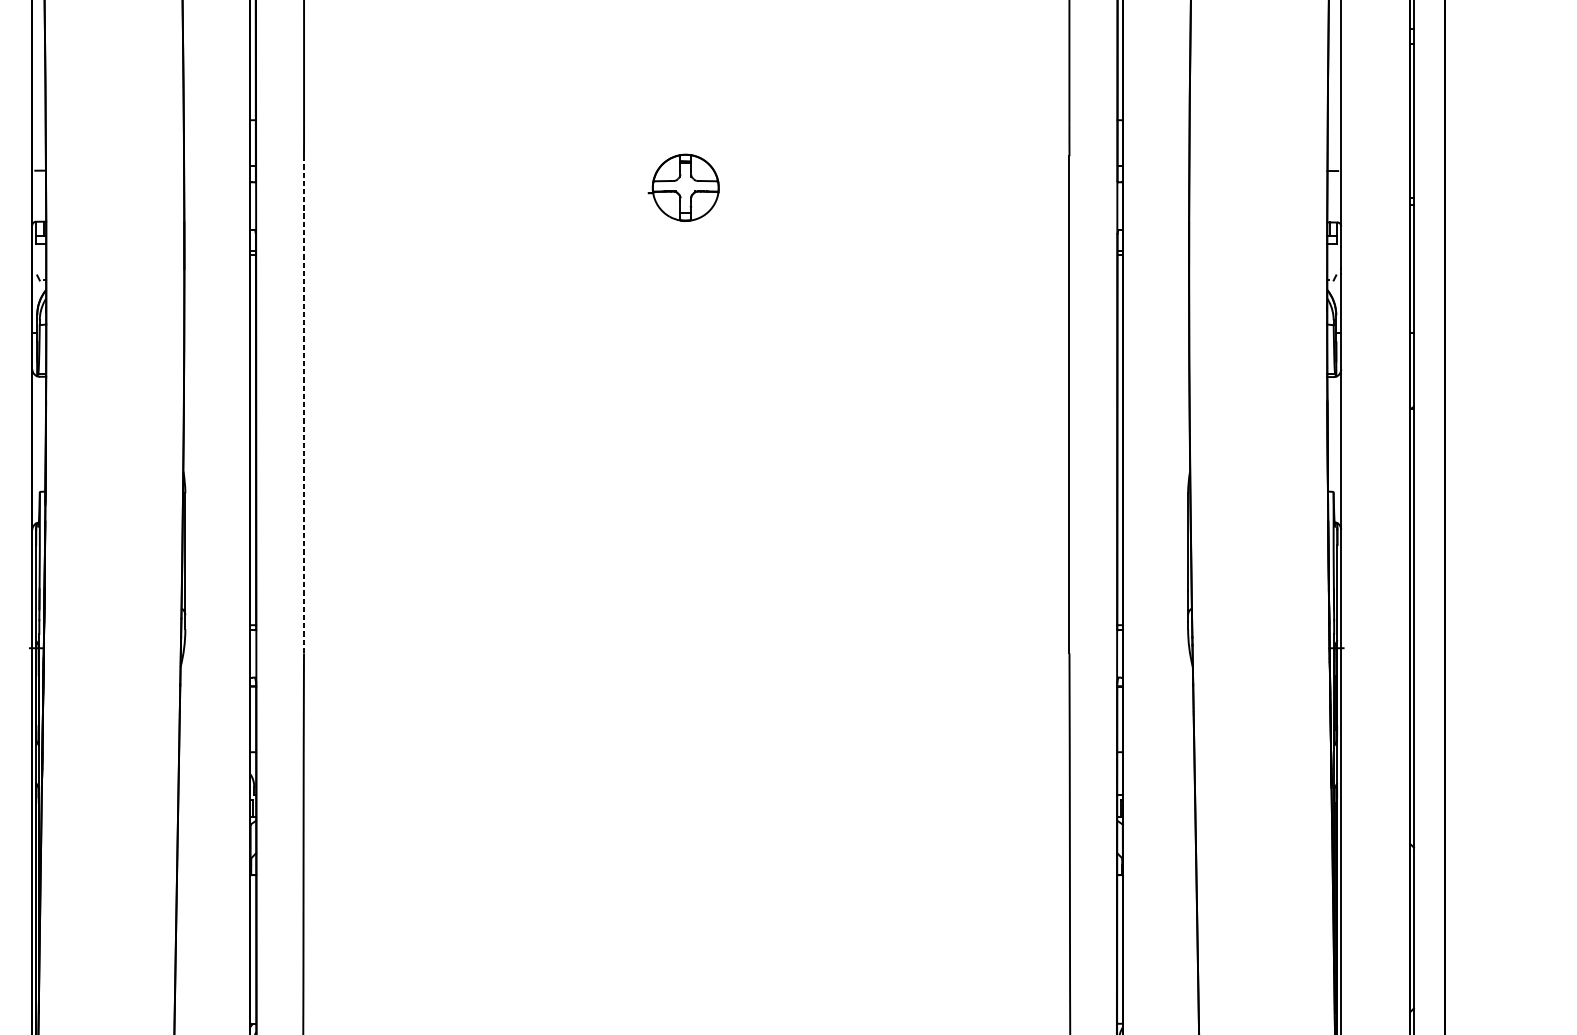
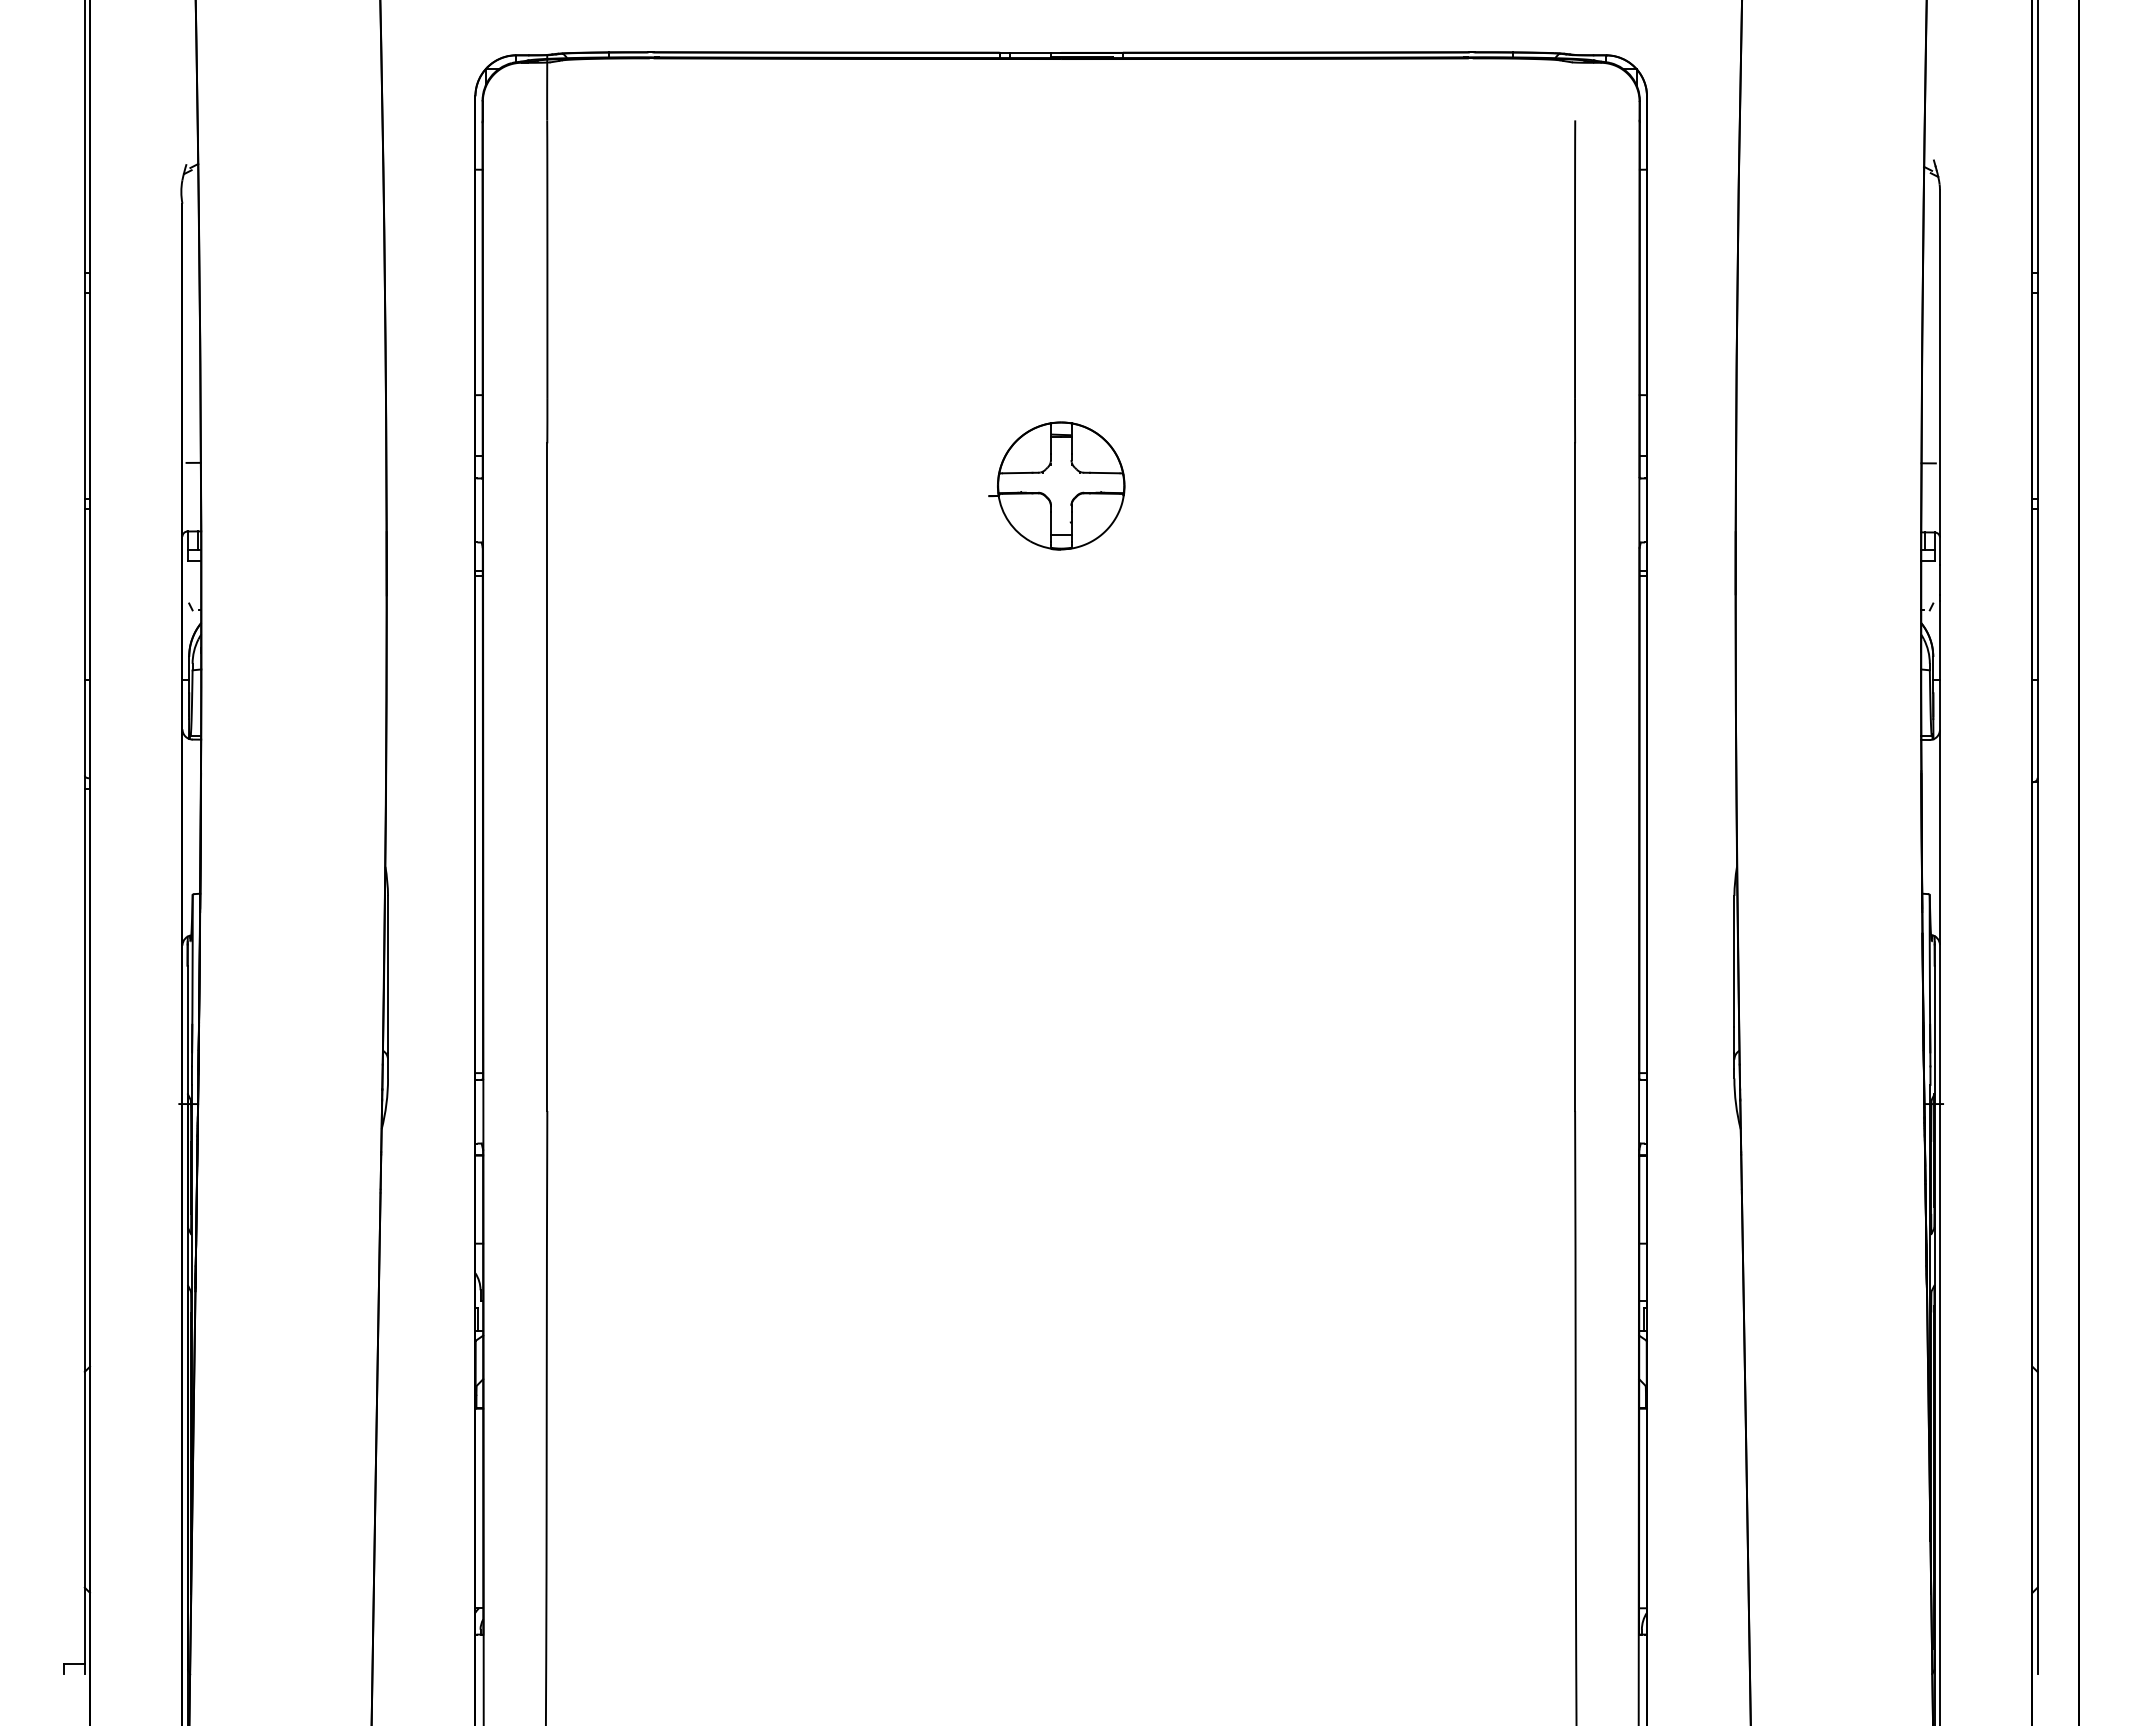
part: (683, 187) -> (1056, 485), size x1.43
line: (304, 405) -> (547, 777), dashed -> solid

